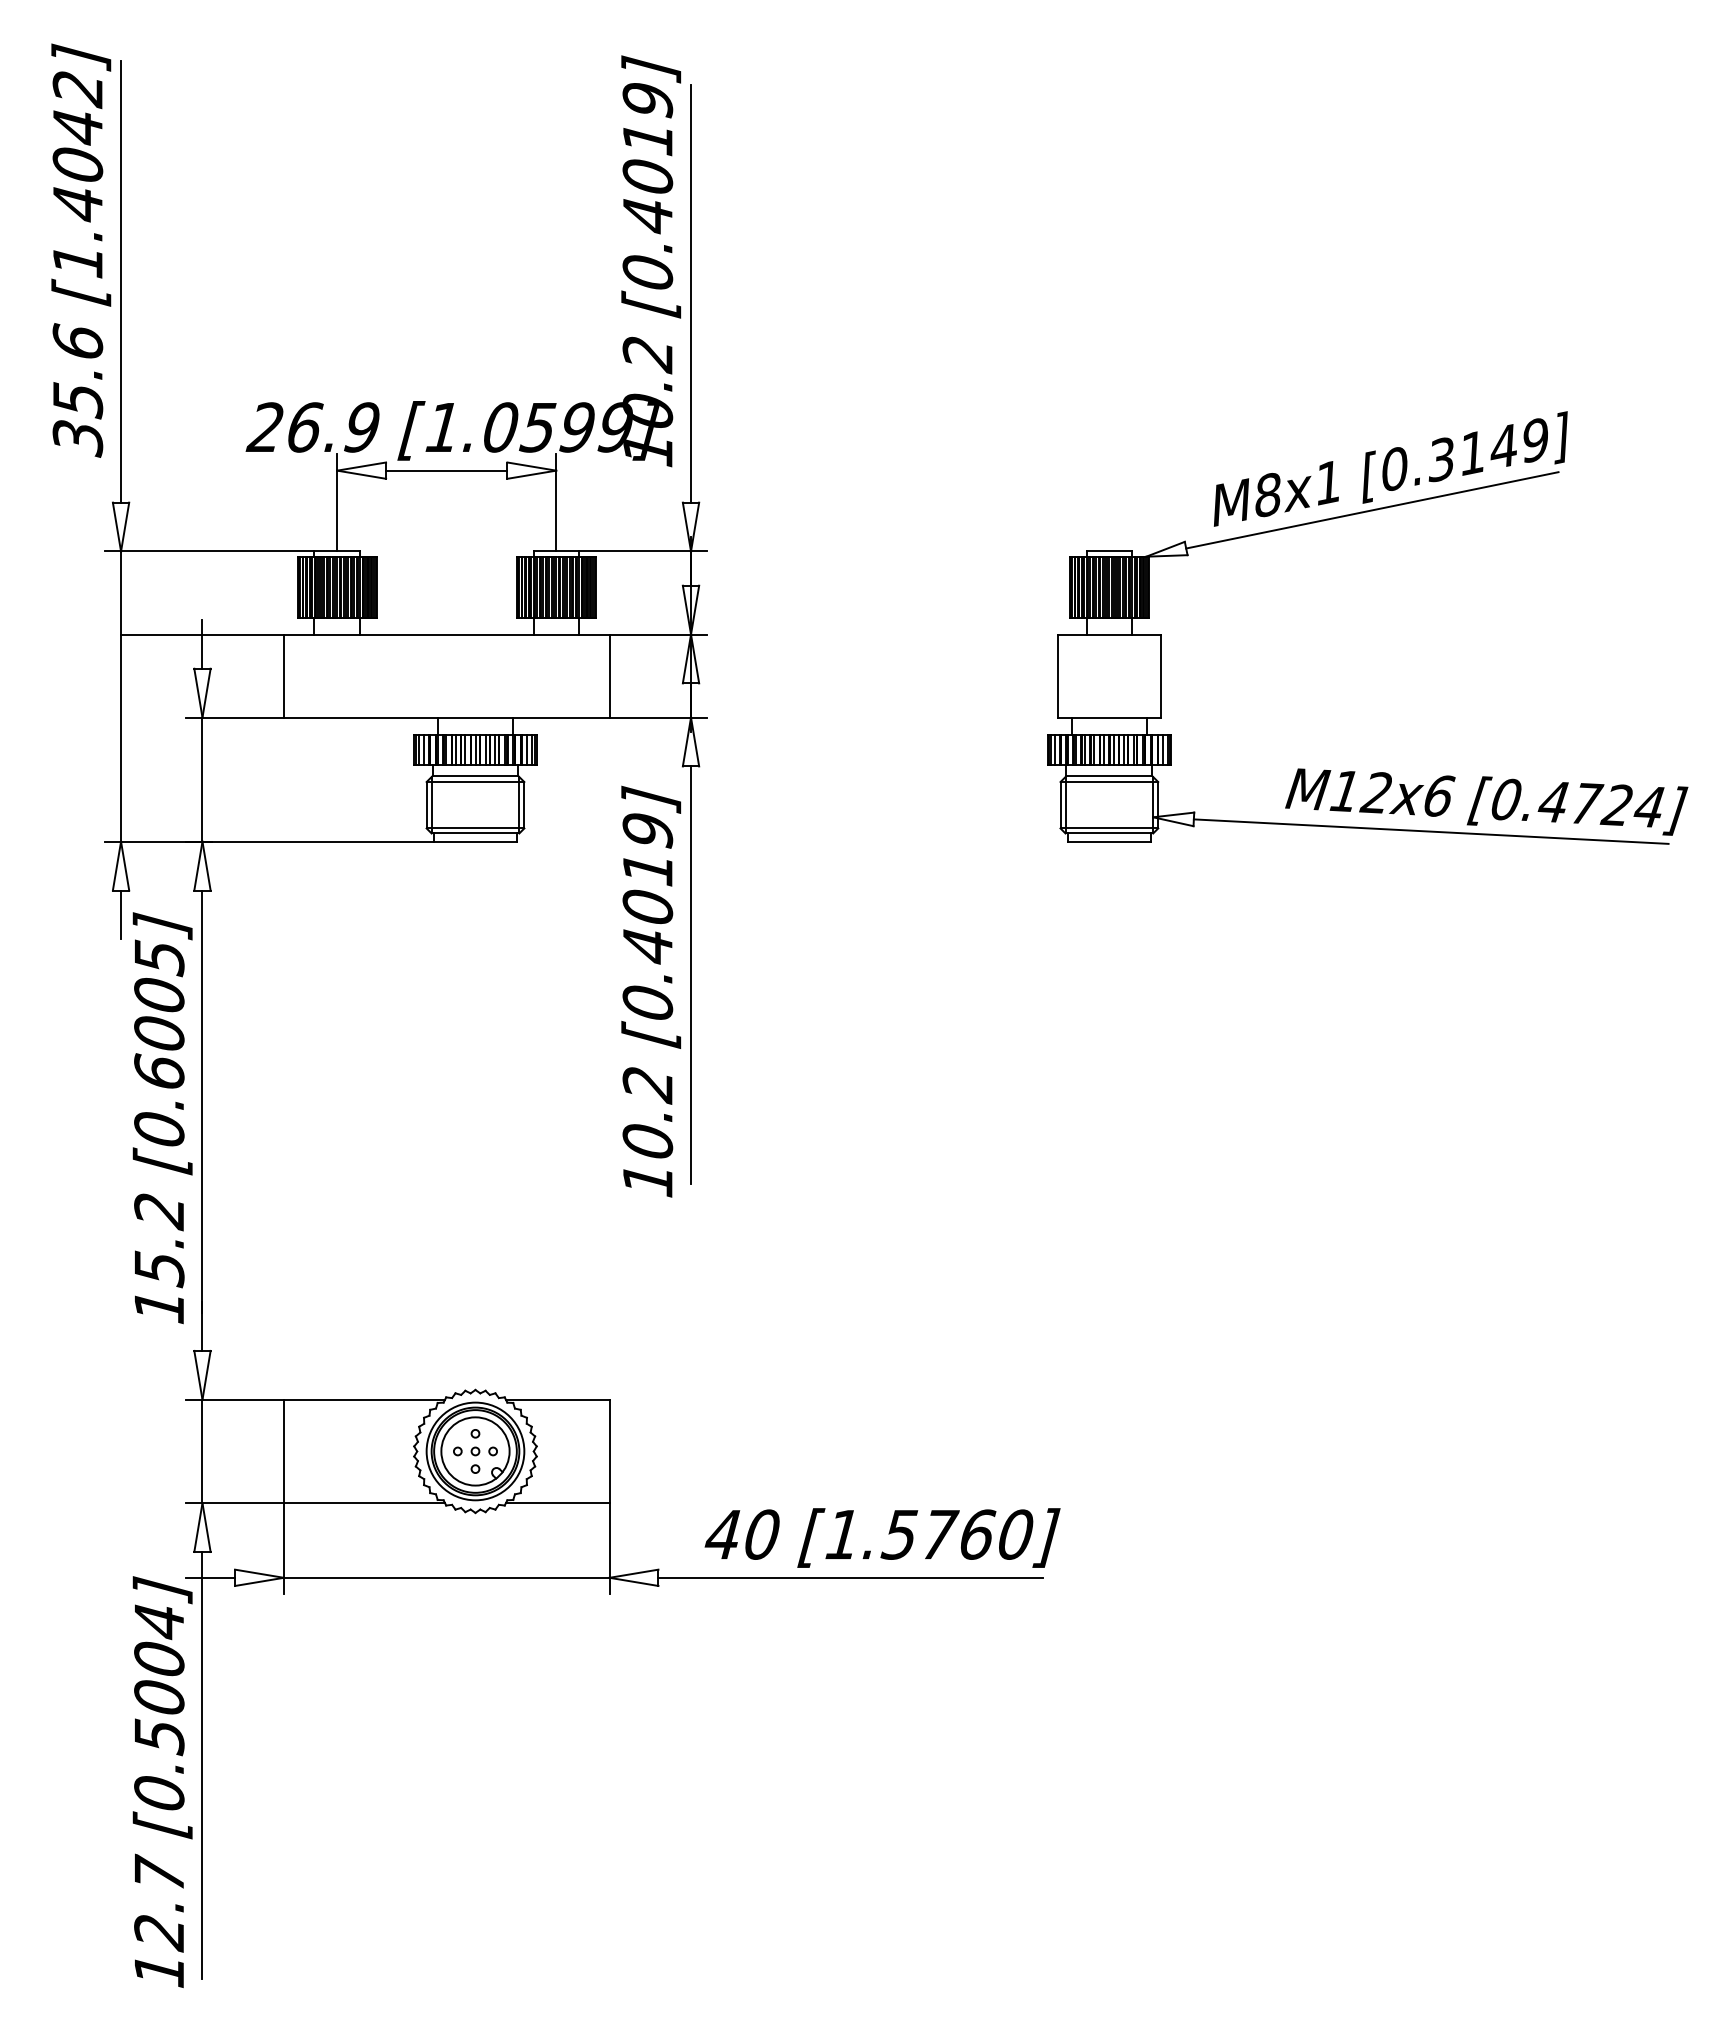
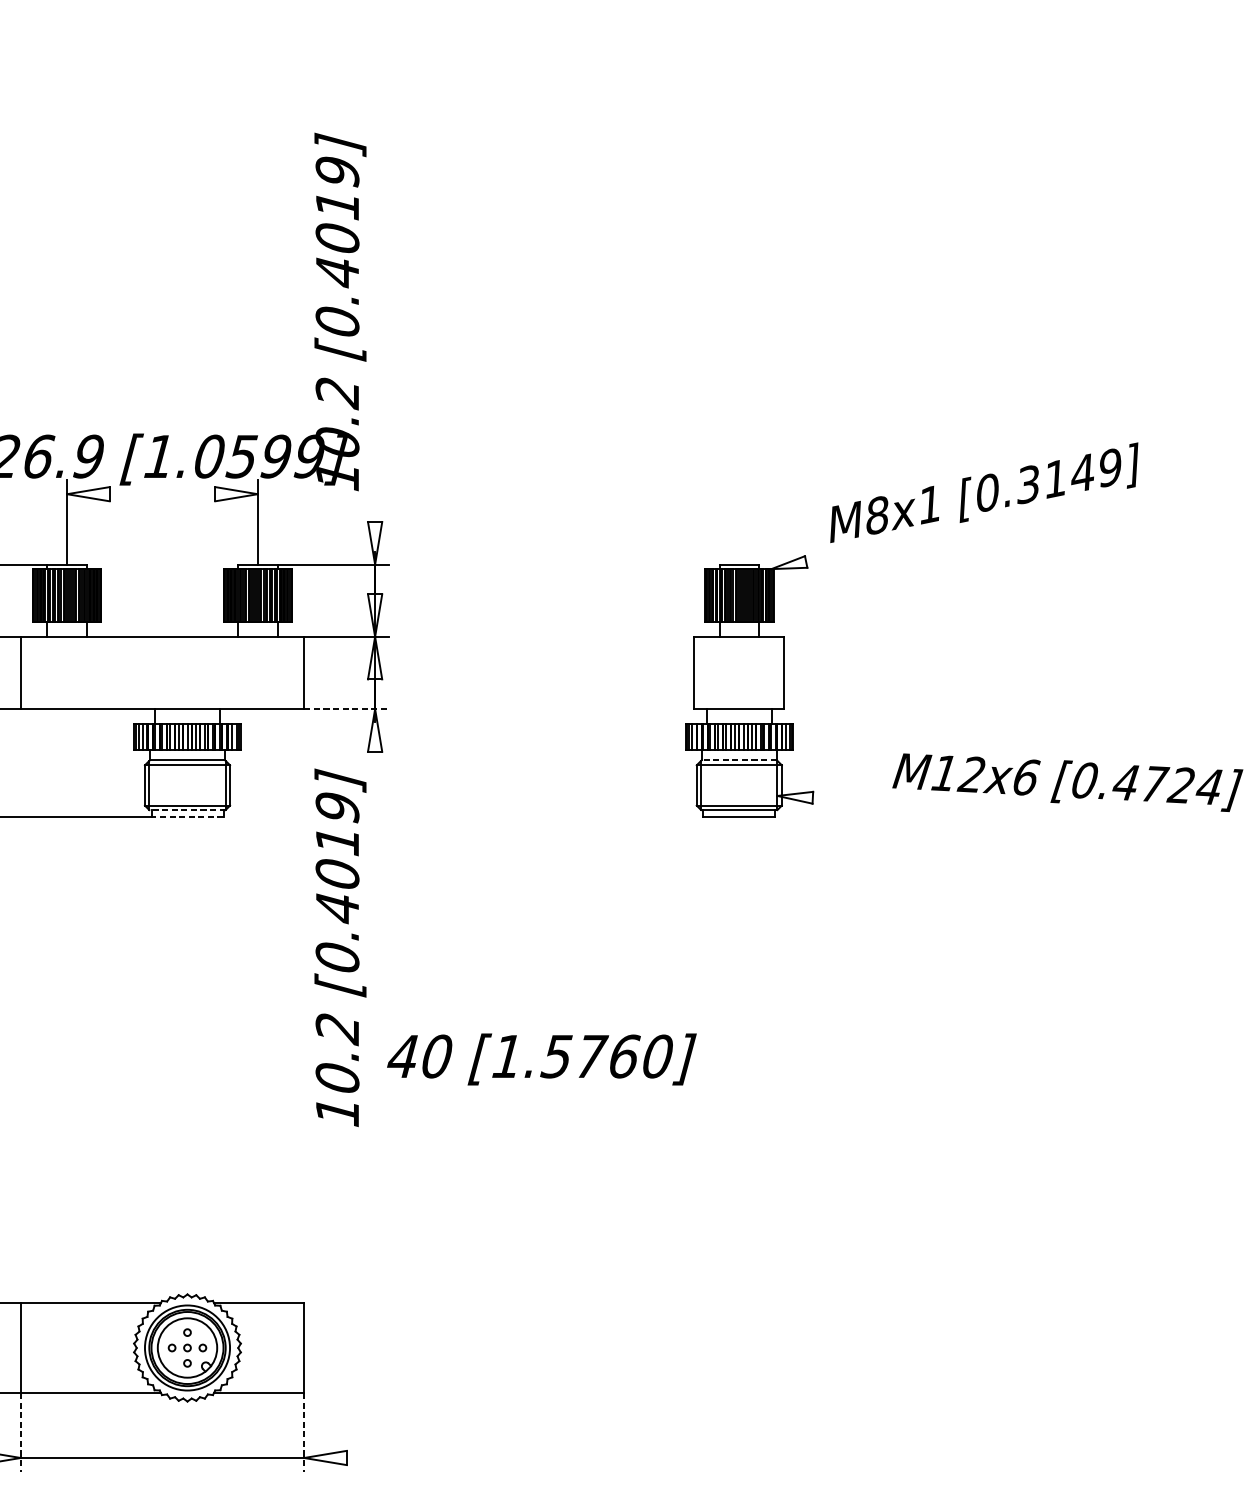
line: (691, 293) -> (375, 339), removed
line: (446, 470) -> (162, 494), removed
line: (1372, 510) -> (968, 528), removed
line: (658, 717) -> (346, 709), solid -> dashed
line: (1109, 776) -> (739, 760), solid -> dashed
line: (1430, 831) -> (1018, 808), removed
line: (475, 833) -> (187, 810), solid -> dashed
line: (475, 841) -> (187, 817), solid -> dashed
line: (691, 975) -> (375, 933), removed
text: (882, 1537) -> (541, 1059), moved
line: (283, 1549) -> (20, 1433), solid -> dashed
line: (609, 1549) -> (304, 1433), solid -> dashed
line: (850, 1577) -> (513, 1457), removed

